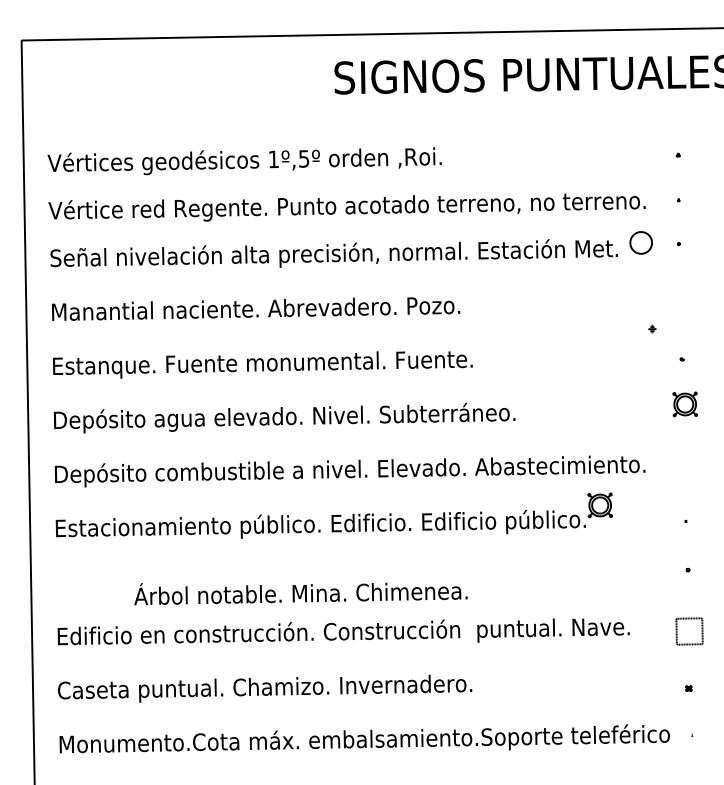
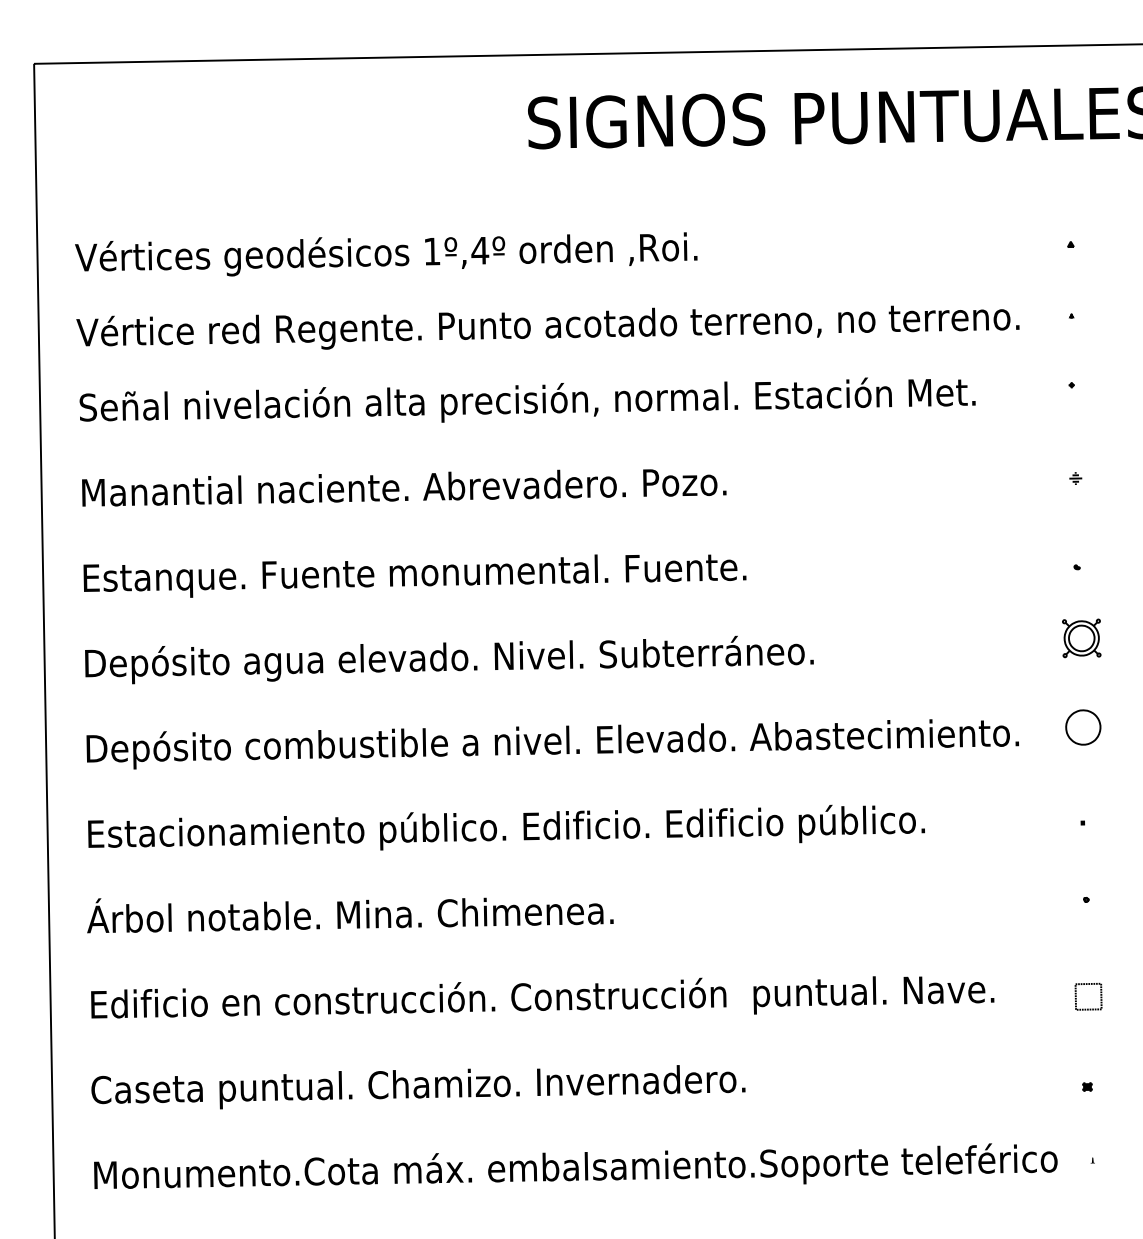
text: (303, 158) -> (479, 250), 1º,5º -> 1º,4º
part: (640, 242) -> (1082, 726), moved
part: (652, 329) -> (1075, 478), moved
part: (599, 505) -> (946, 797), removed
text: (300, 593) -> (349, 914), moved
part: (689, 631) -> (1088, 996), size x0.62

